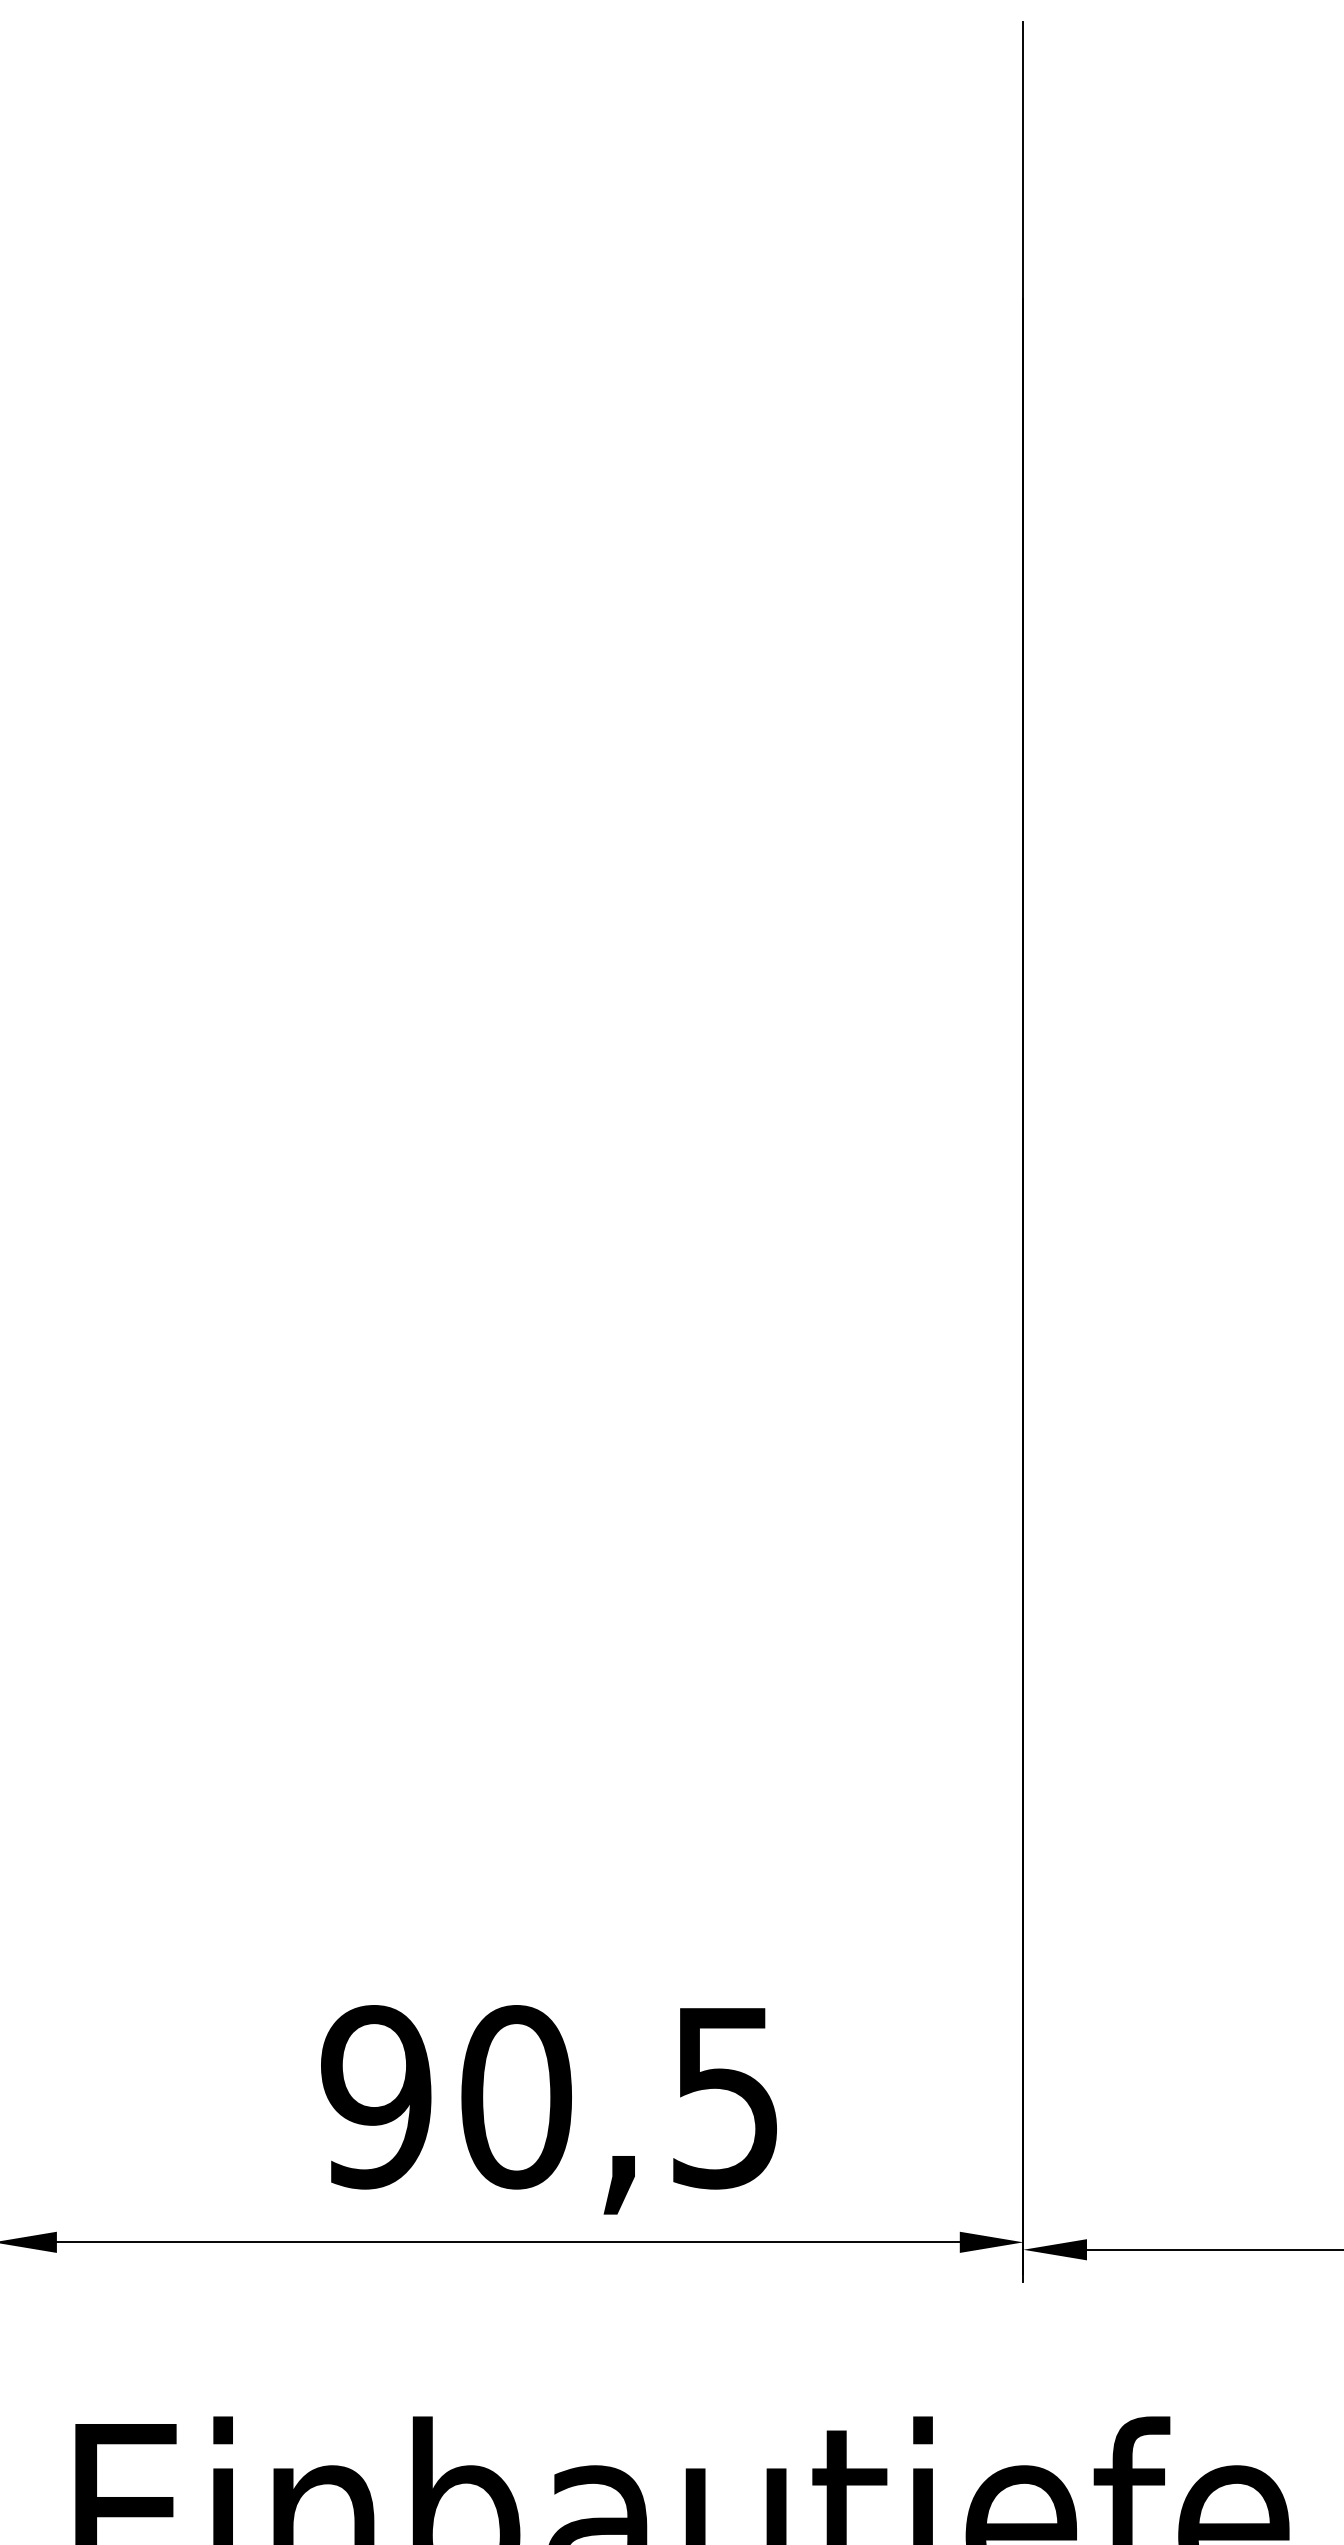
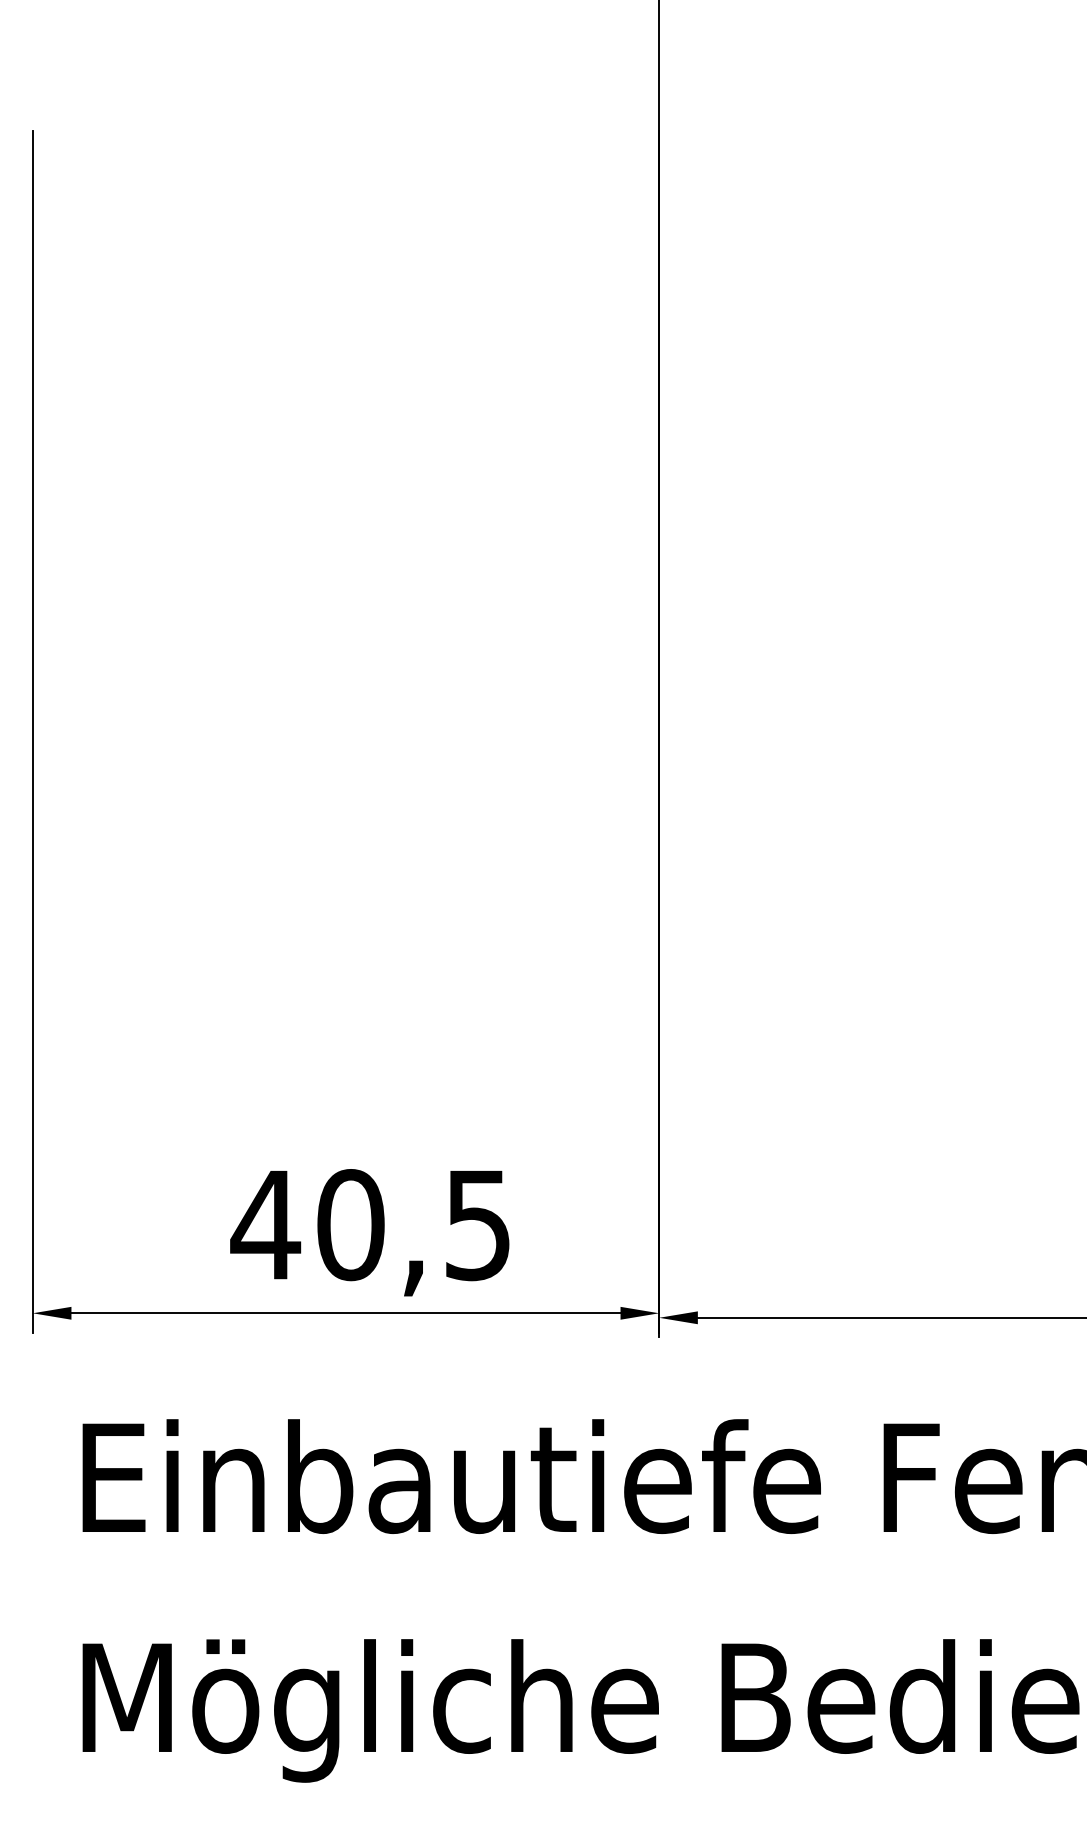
text: (375, 2097) -> (265, 1225), 90,5 -> 40,5

